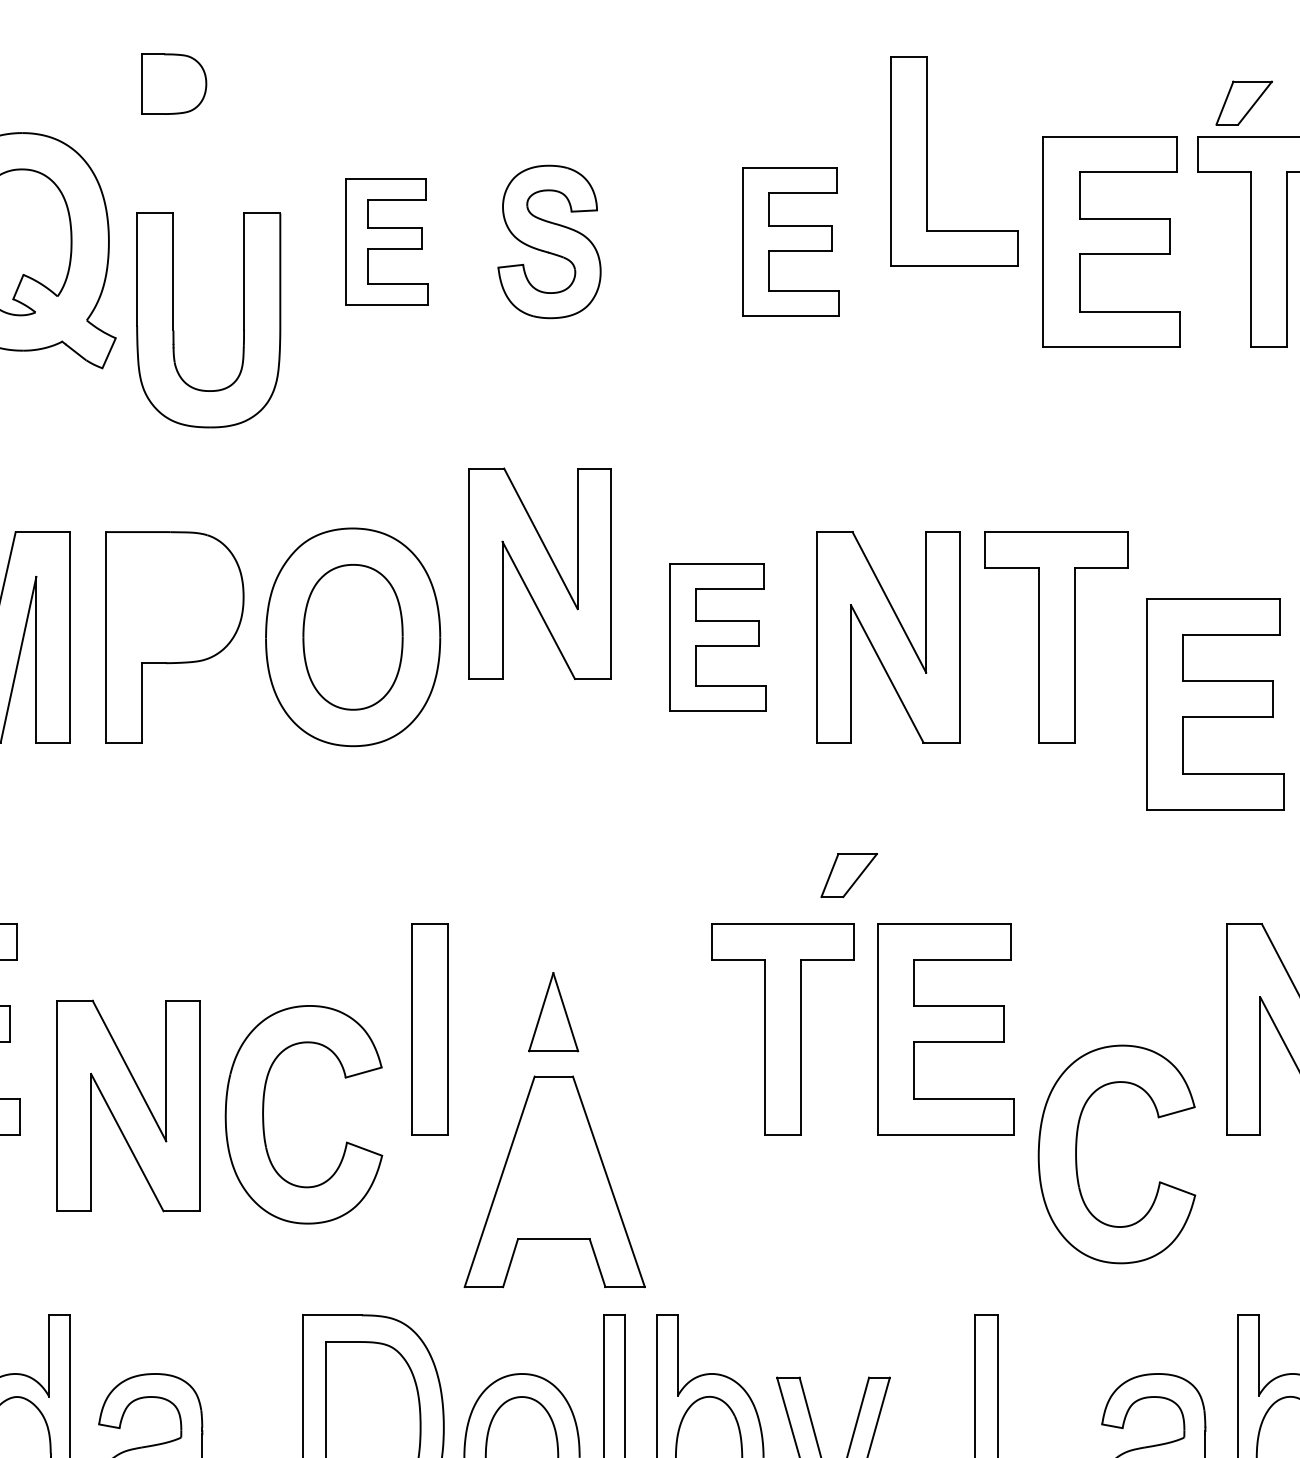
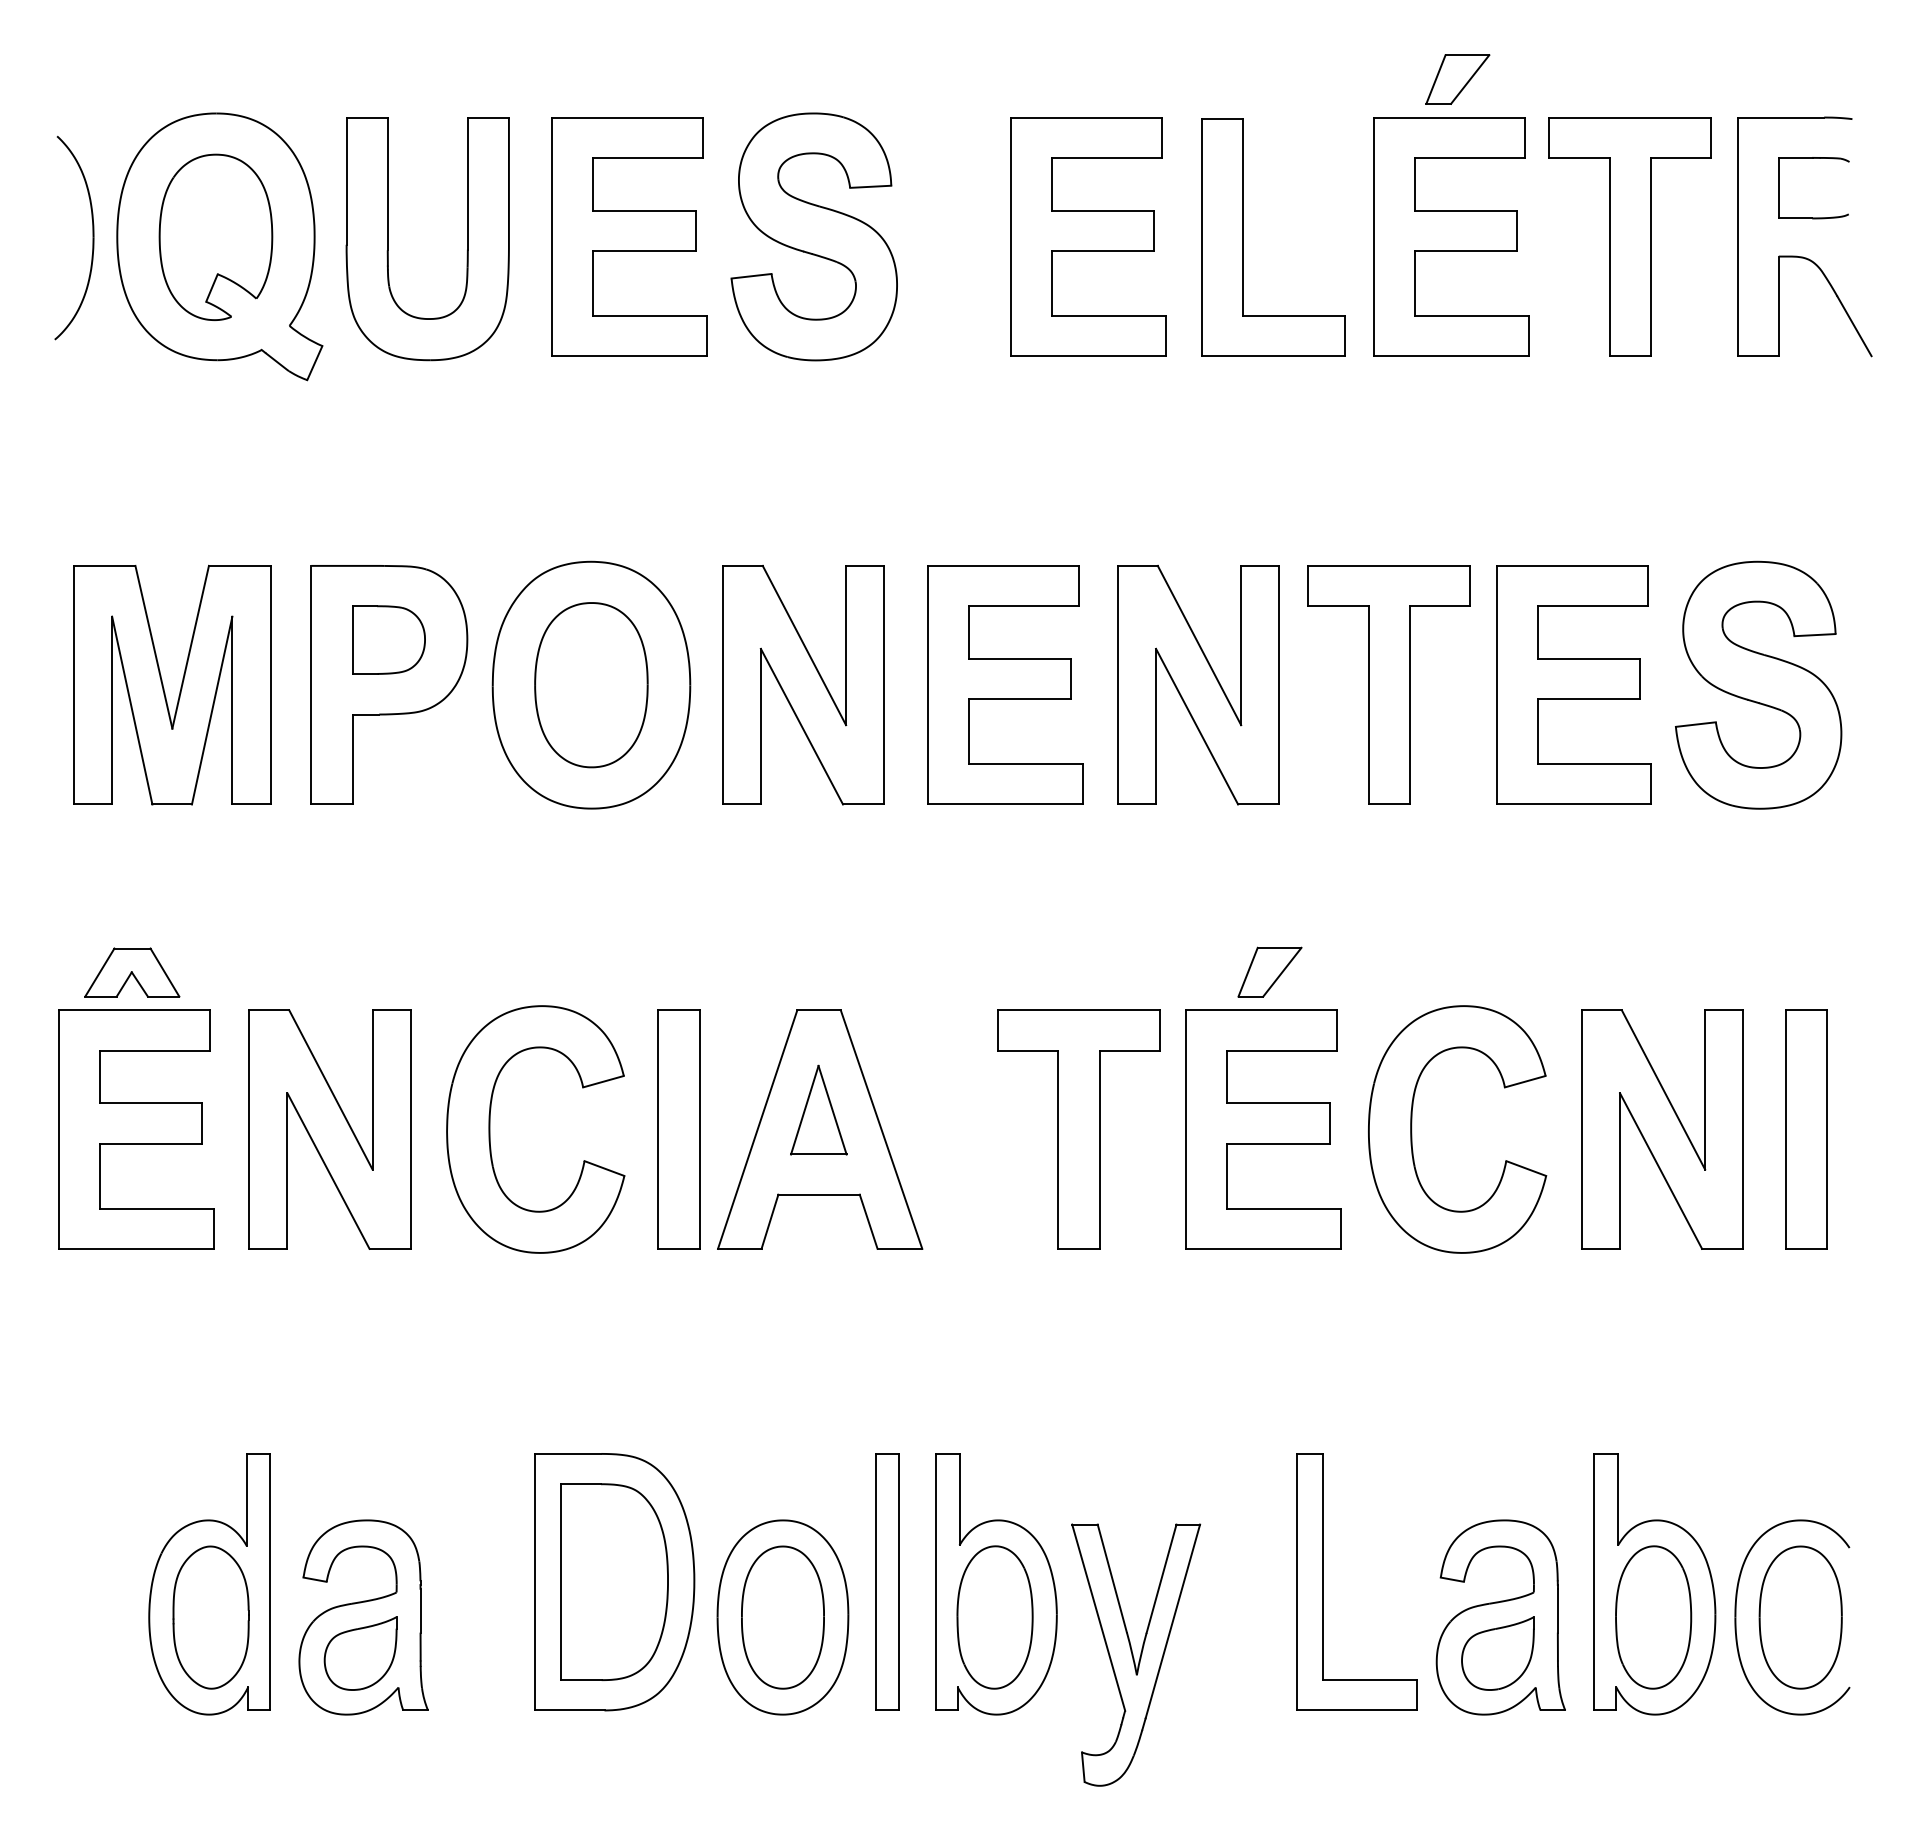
part: (174, 83) -> (388, 639), moved
part: (1243, 103) -> (1457, 79), moved
part: (928, 161) -> (1243, 237), moved
part: (386, 241) -> (629, 236), size x1.67
part: (548, 241) -> (813, 236), size x1.43
part: (791, 241) -> (1088, 236), size x1.43
part: (174, 320) -> (388, 239), moved
part: (540, 574) -> (803, 685), moved
part: (718, 636) -> (1005, 684), size x1.43
part: (1214, 703) -> (1573, 684), moved
part: (848, 874) -> (1269, 971), moved
part: (128, 1105) -> (329, 1129), moved
part: (264, 1114) -> (490, 1129), moved
part: (1077, 1154) -> (1412, 1129), moved
part: (555, 1181) -> (820, 1129), moved

